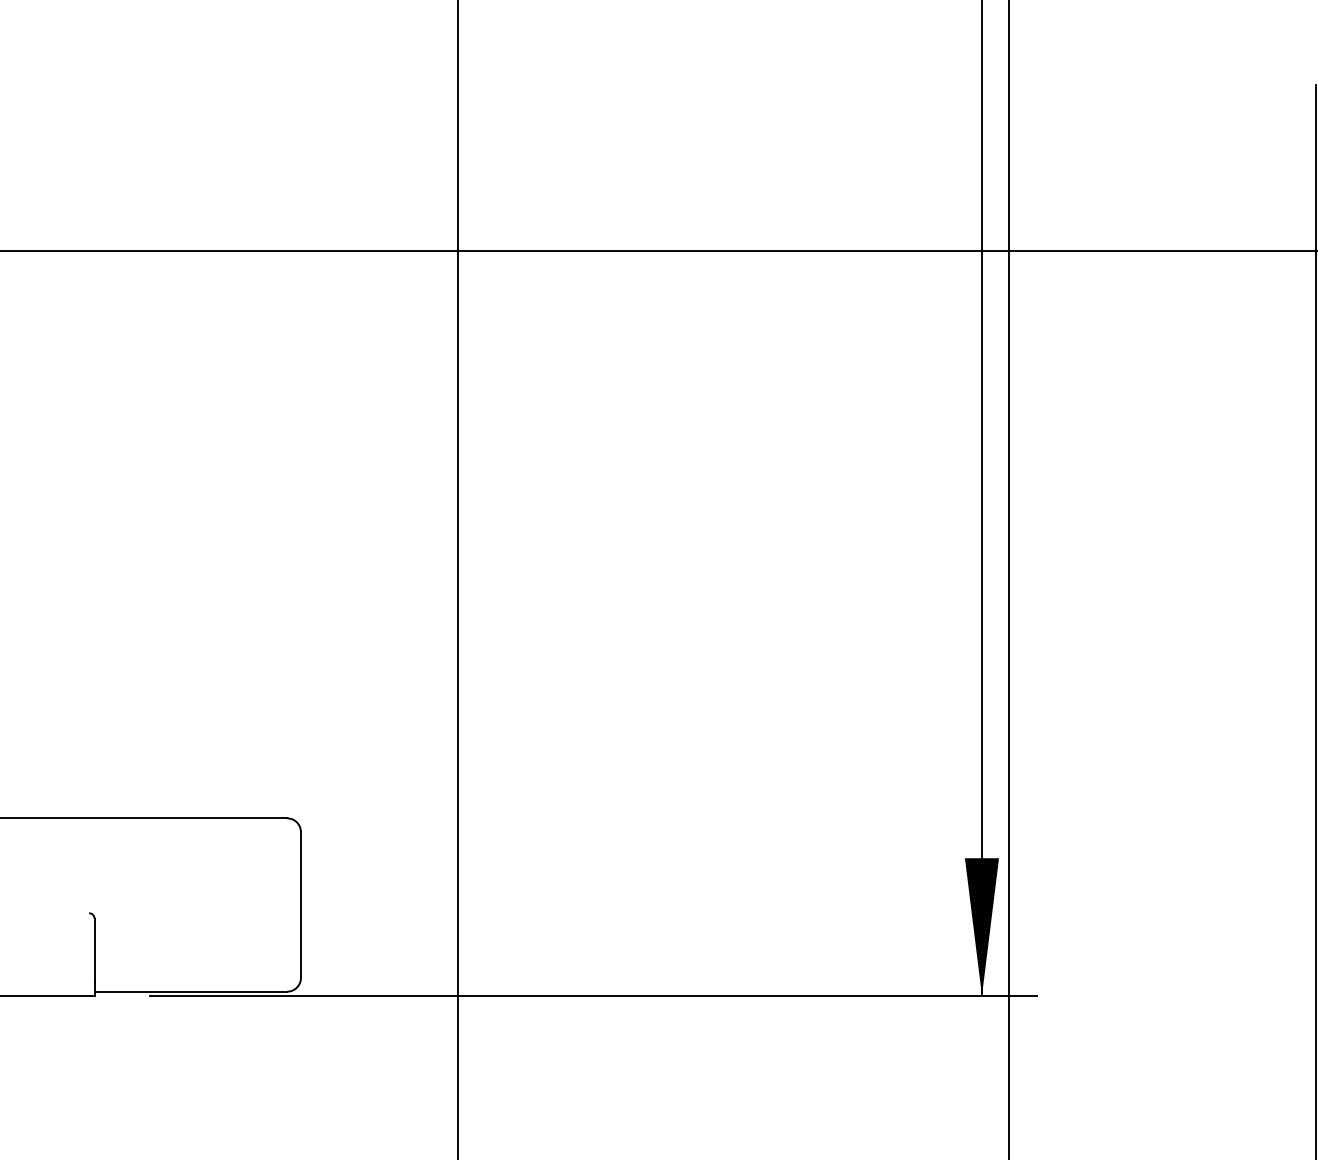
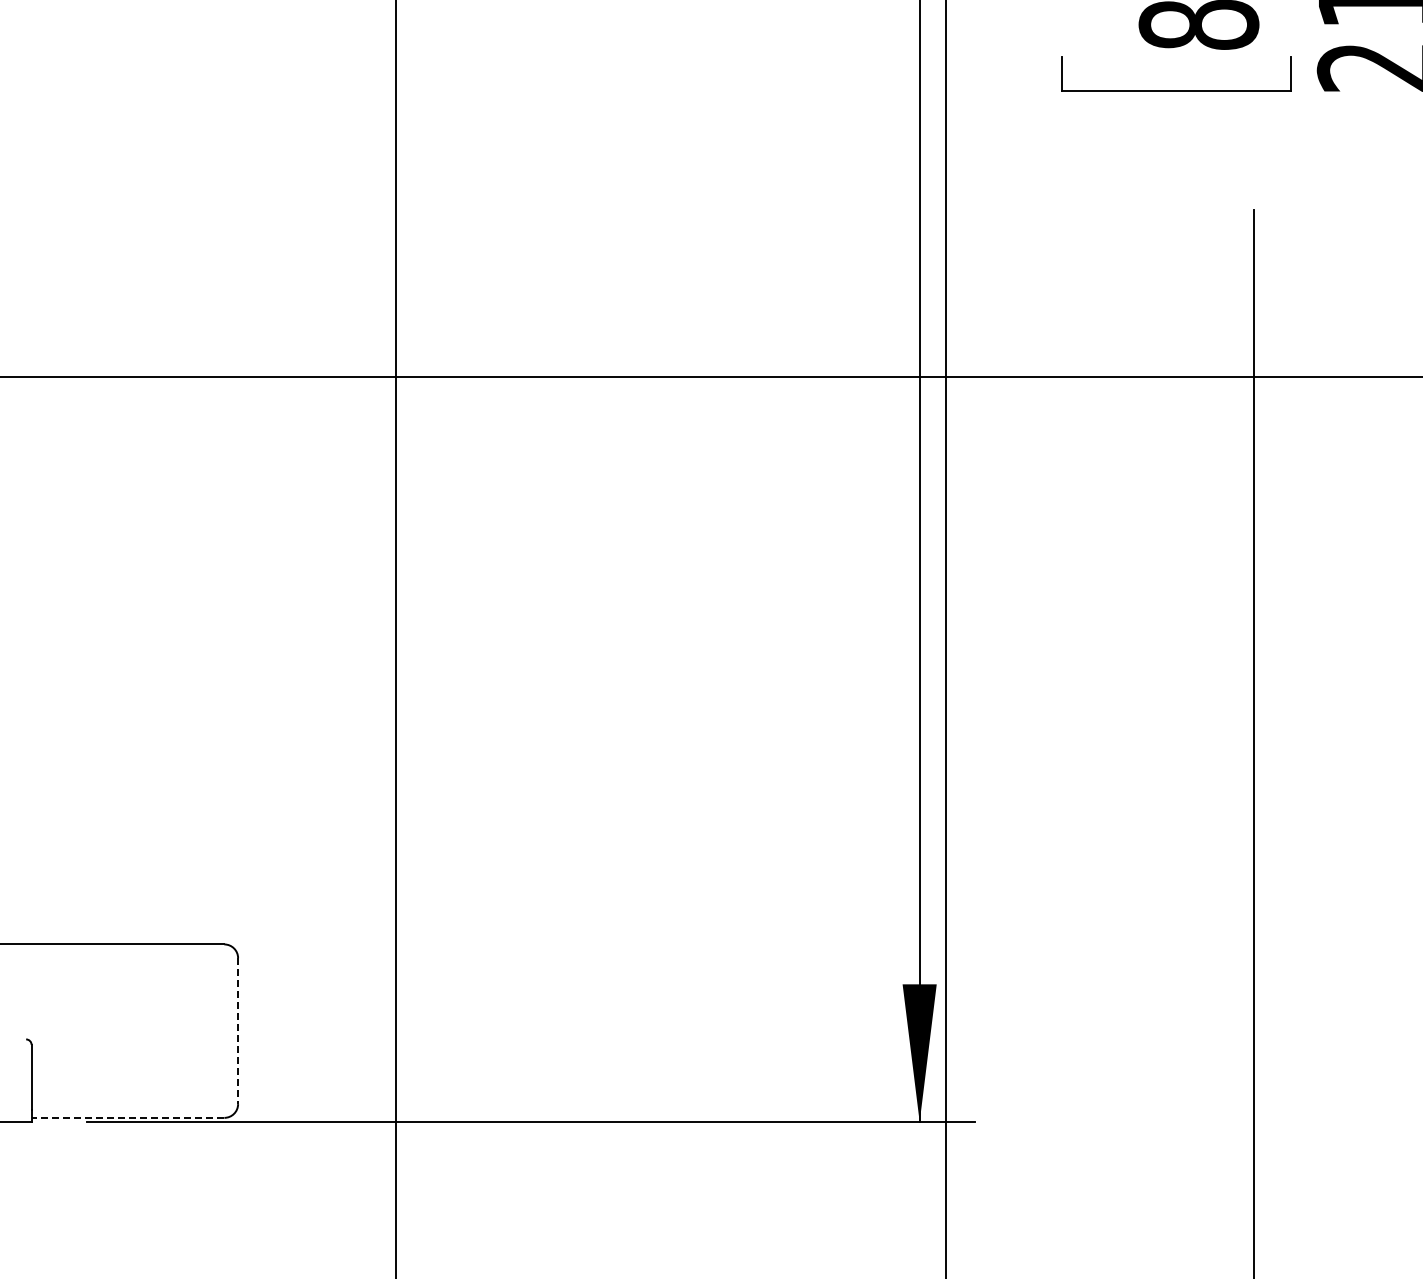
line: (301, 905) -> (238, 1031), solid -> dashed
line: (190, 991) -> (127, 1117), solid -> dashed

